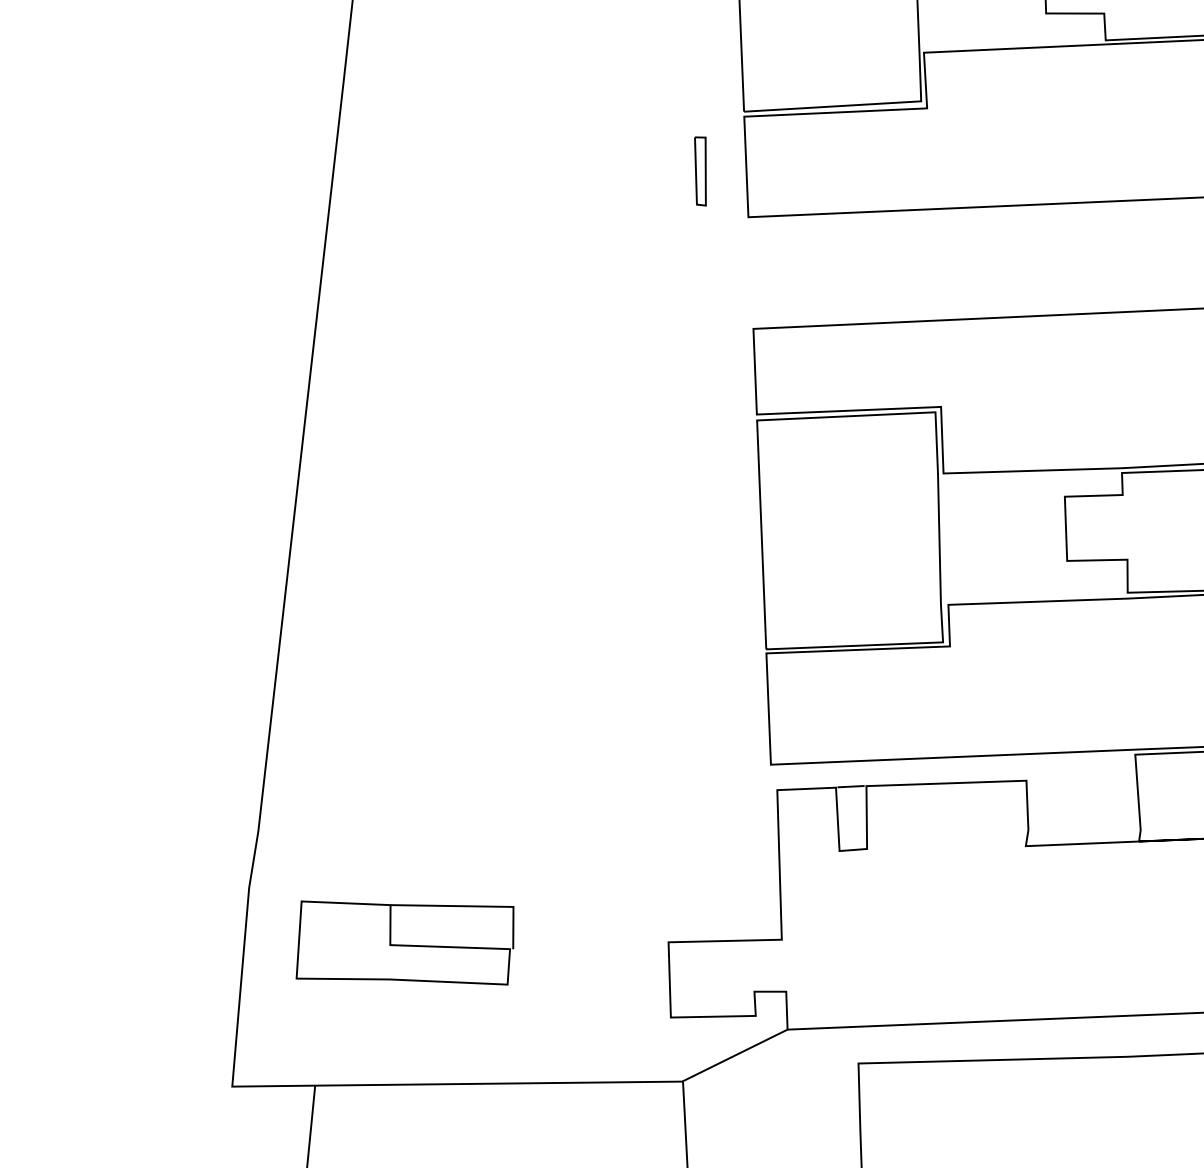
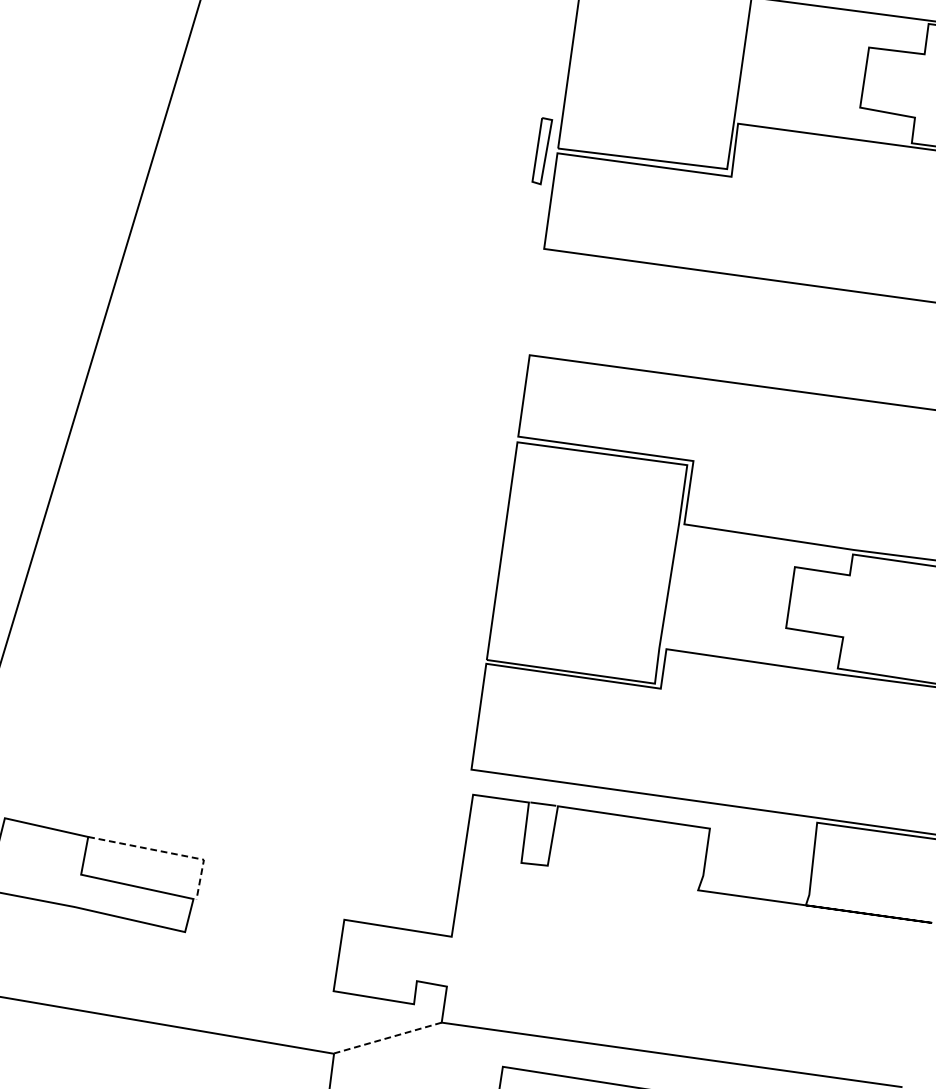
part: (700, 171) -> (541, 151), moved
line: (474, 906) -> (167, 852), solid -> dashed
line: (733, 1056) -> (386, 1038), solid -> dashed

